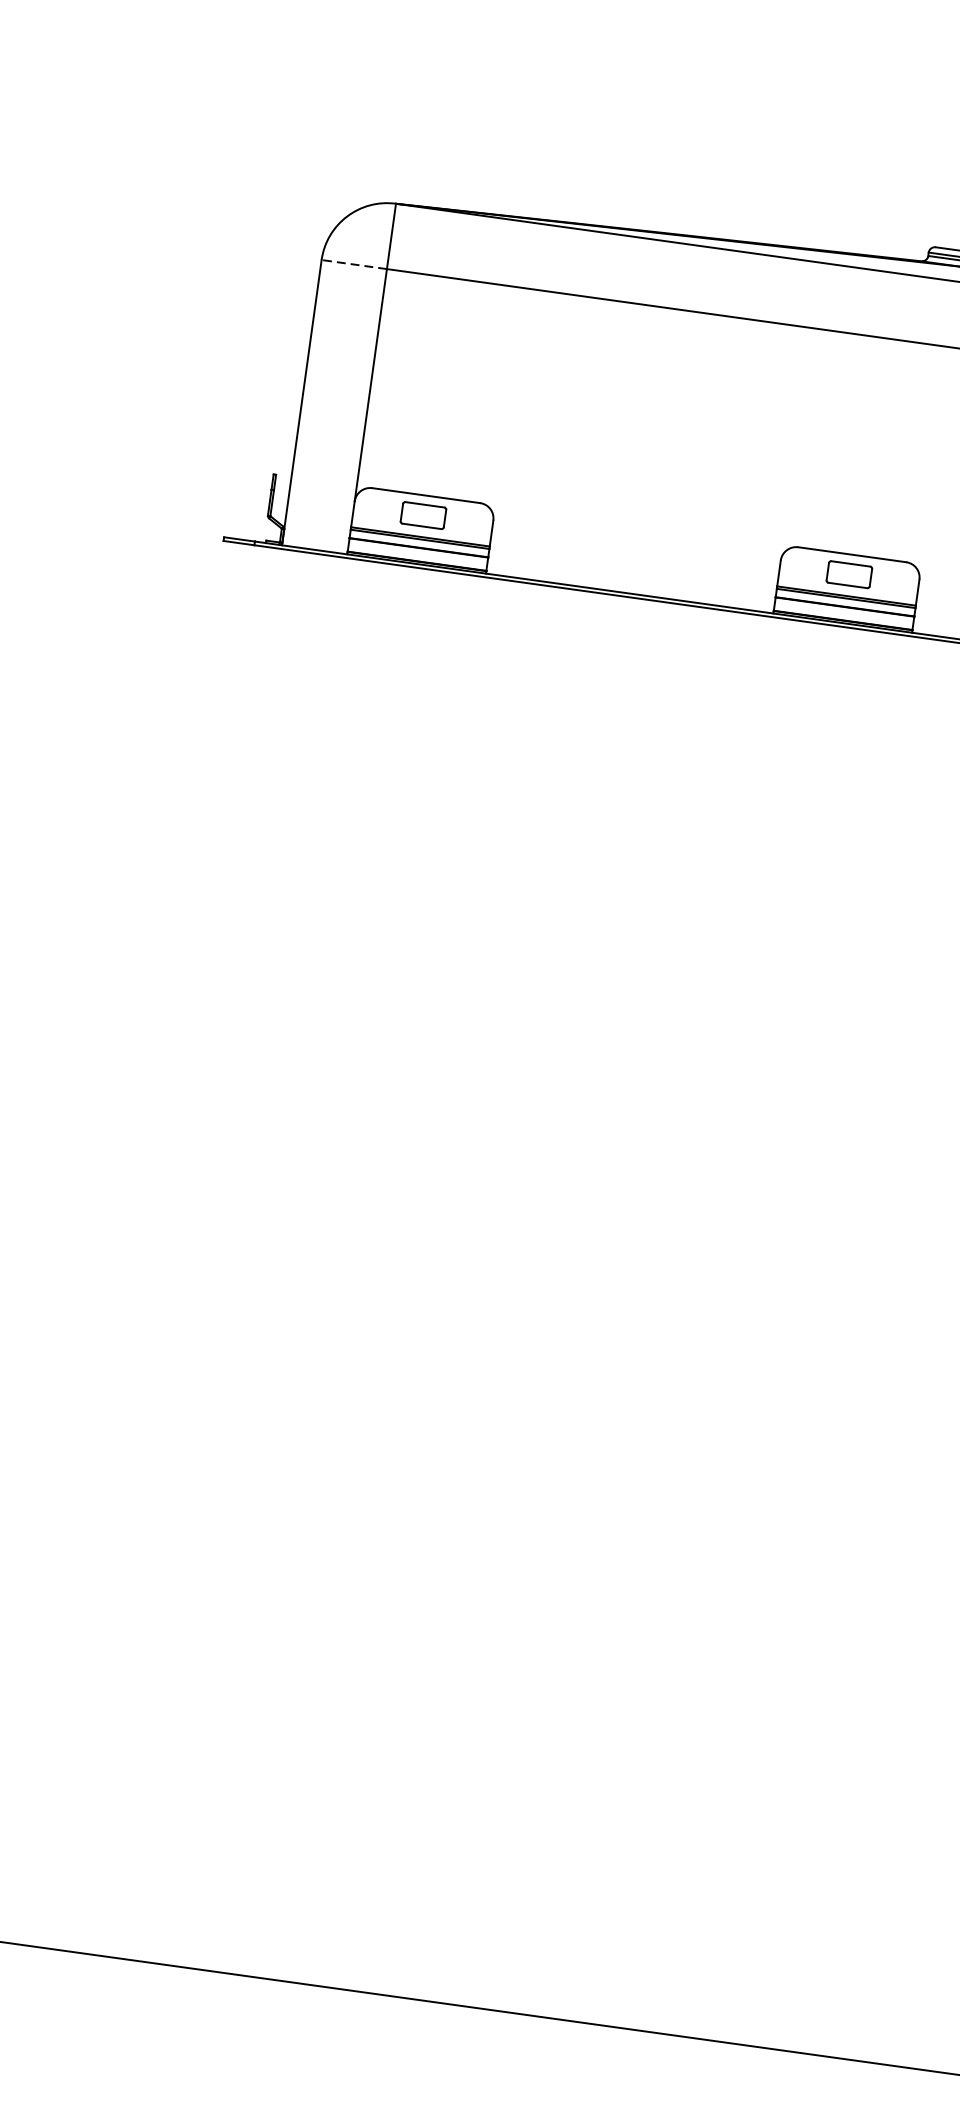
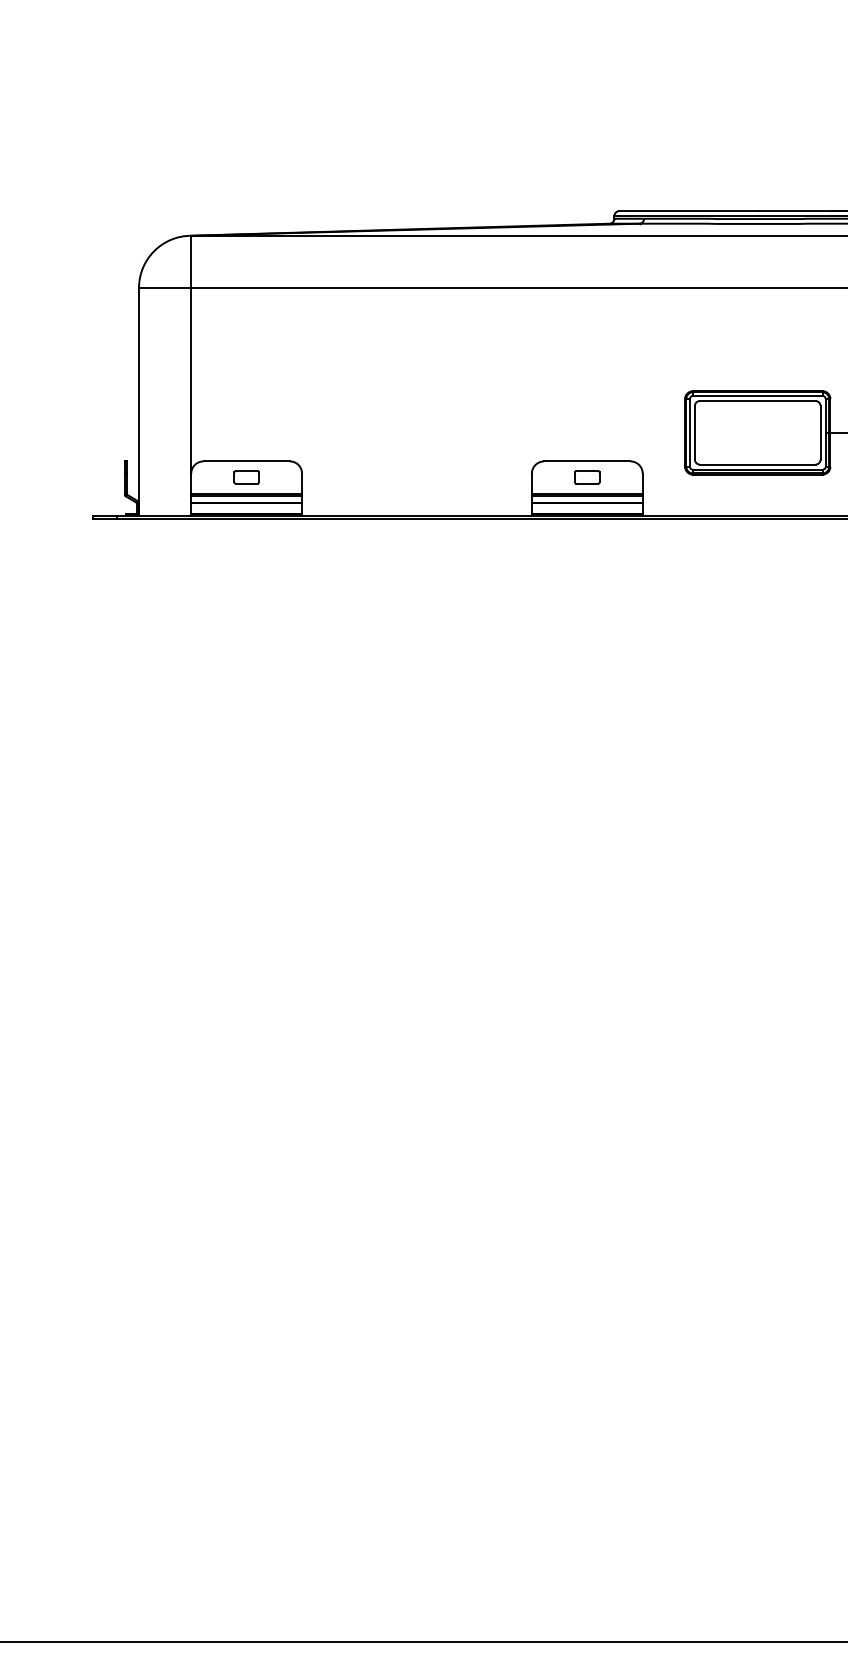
line: (353, 265) -> (164, 288), dashed -> solid
part: (423, 515) -> (246, 477), size x0.71
part: (849, 574) -> (587, 477), size x0.71

